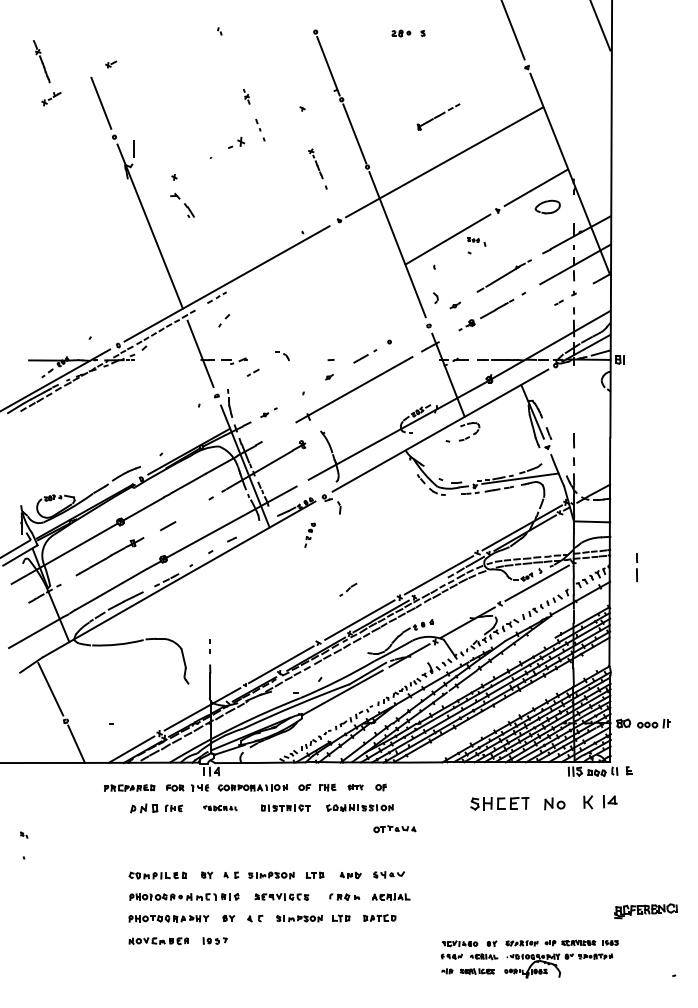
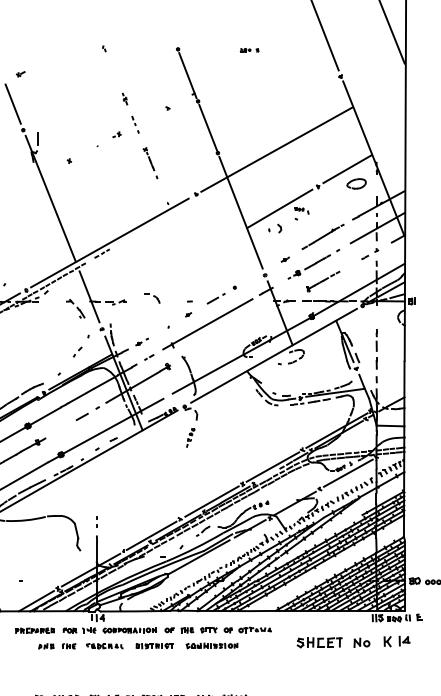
part: (408, 33) -> (249, 50), size x0.71
part: (438, 116) -> (323, 281), moved
part: (235, 143) -> (116, 135), size x0.62
part: (317, 168) -> (150, 162), moved
part: (182, 204) -> (75, 308), moved
part: (435, 298) -> (279, 228), moved
part: (224, 320) -> (77, 351), moved
part: (282, 356) -> (152, 298), size x1.43
part: (252, 372) -> (148, 357), moved
line: (168, 526) -> (82, 417), moved
part: (309, 534) -> (190, 437), moved
part: (637, 567) -> (377, 340), moved
part: (348, 589) -> (203, 531), moved
part: (355, 787) -> (208, 630), size x1.43
part: (144, 808) -> (46, 646), size x0.71
part: (220, 808) -> (104, 646), size x1.43
part: (394, 829) -> (254, 630), moved

